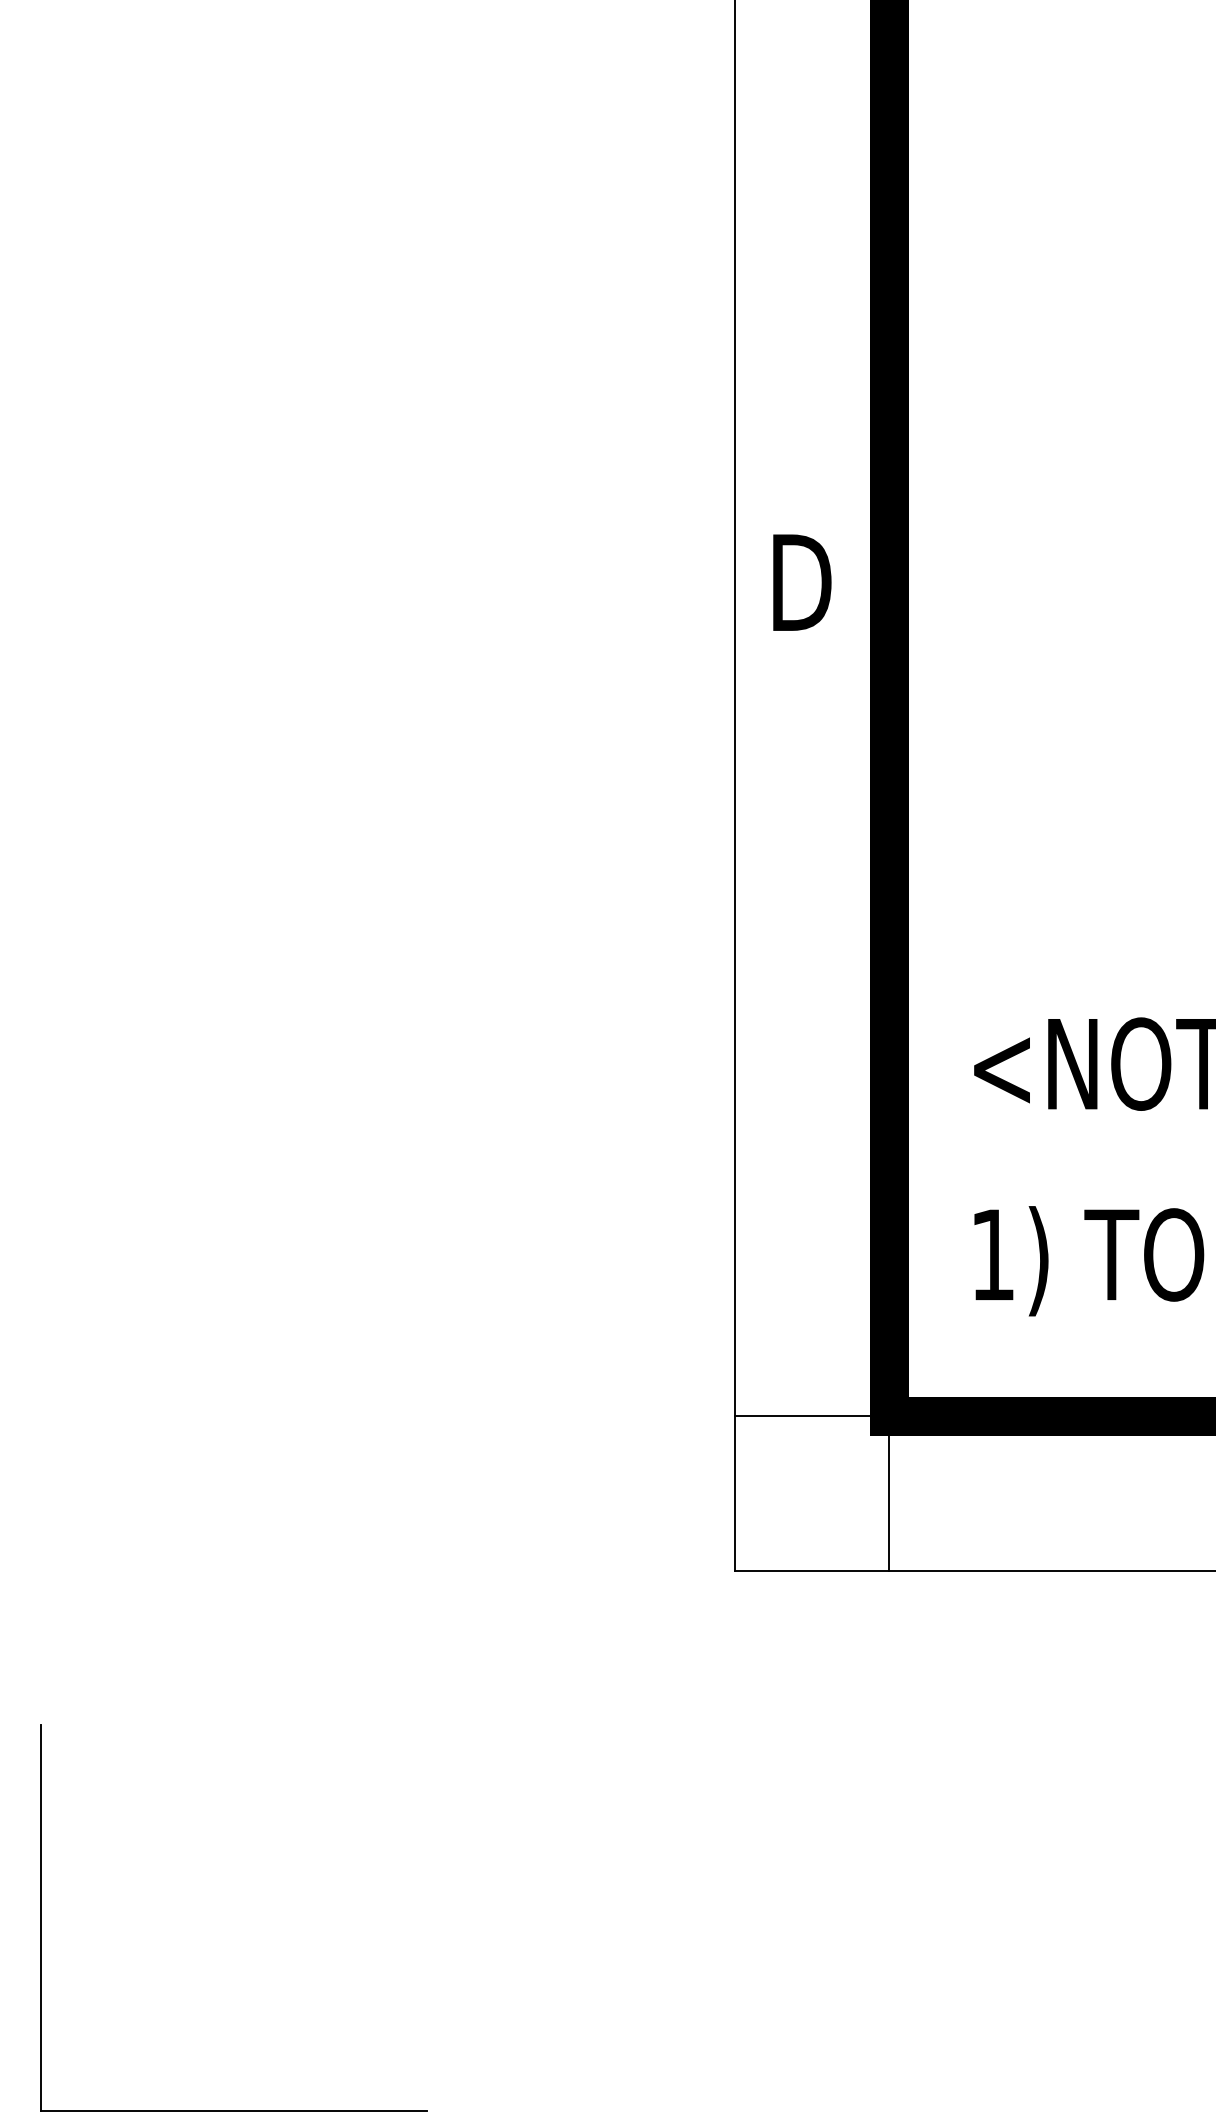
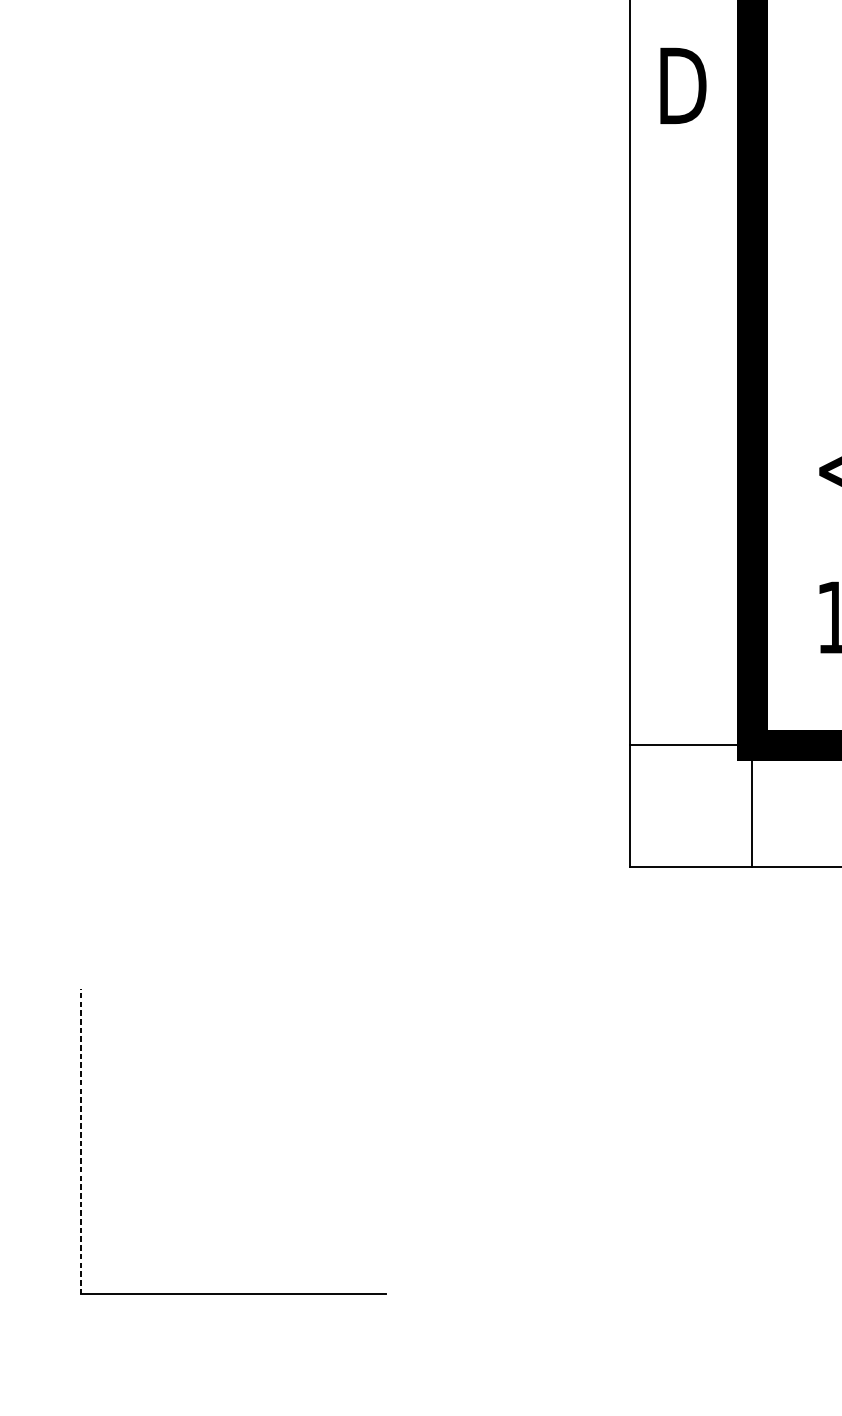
line: (41, 1917) -> (81, 1141), solid -> dashed

